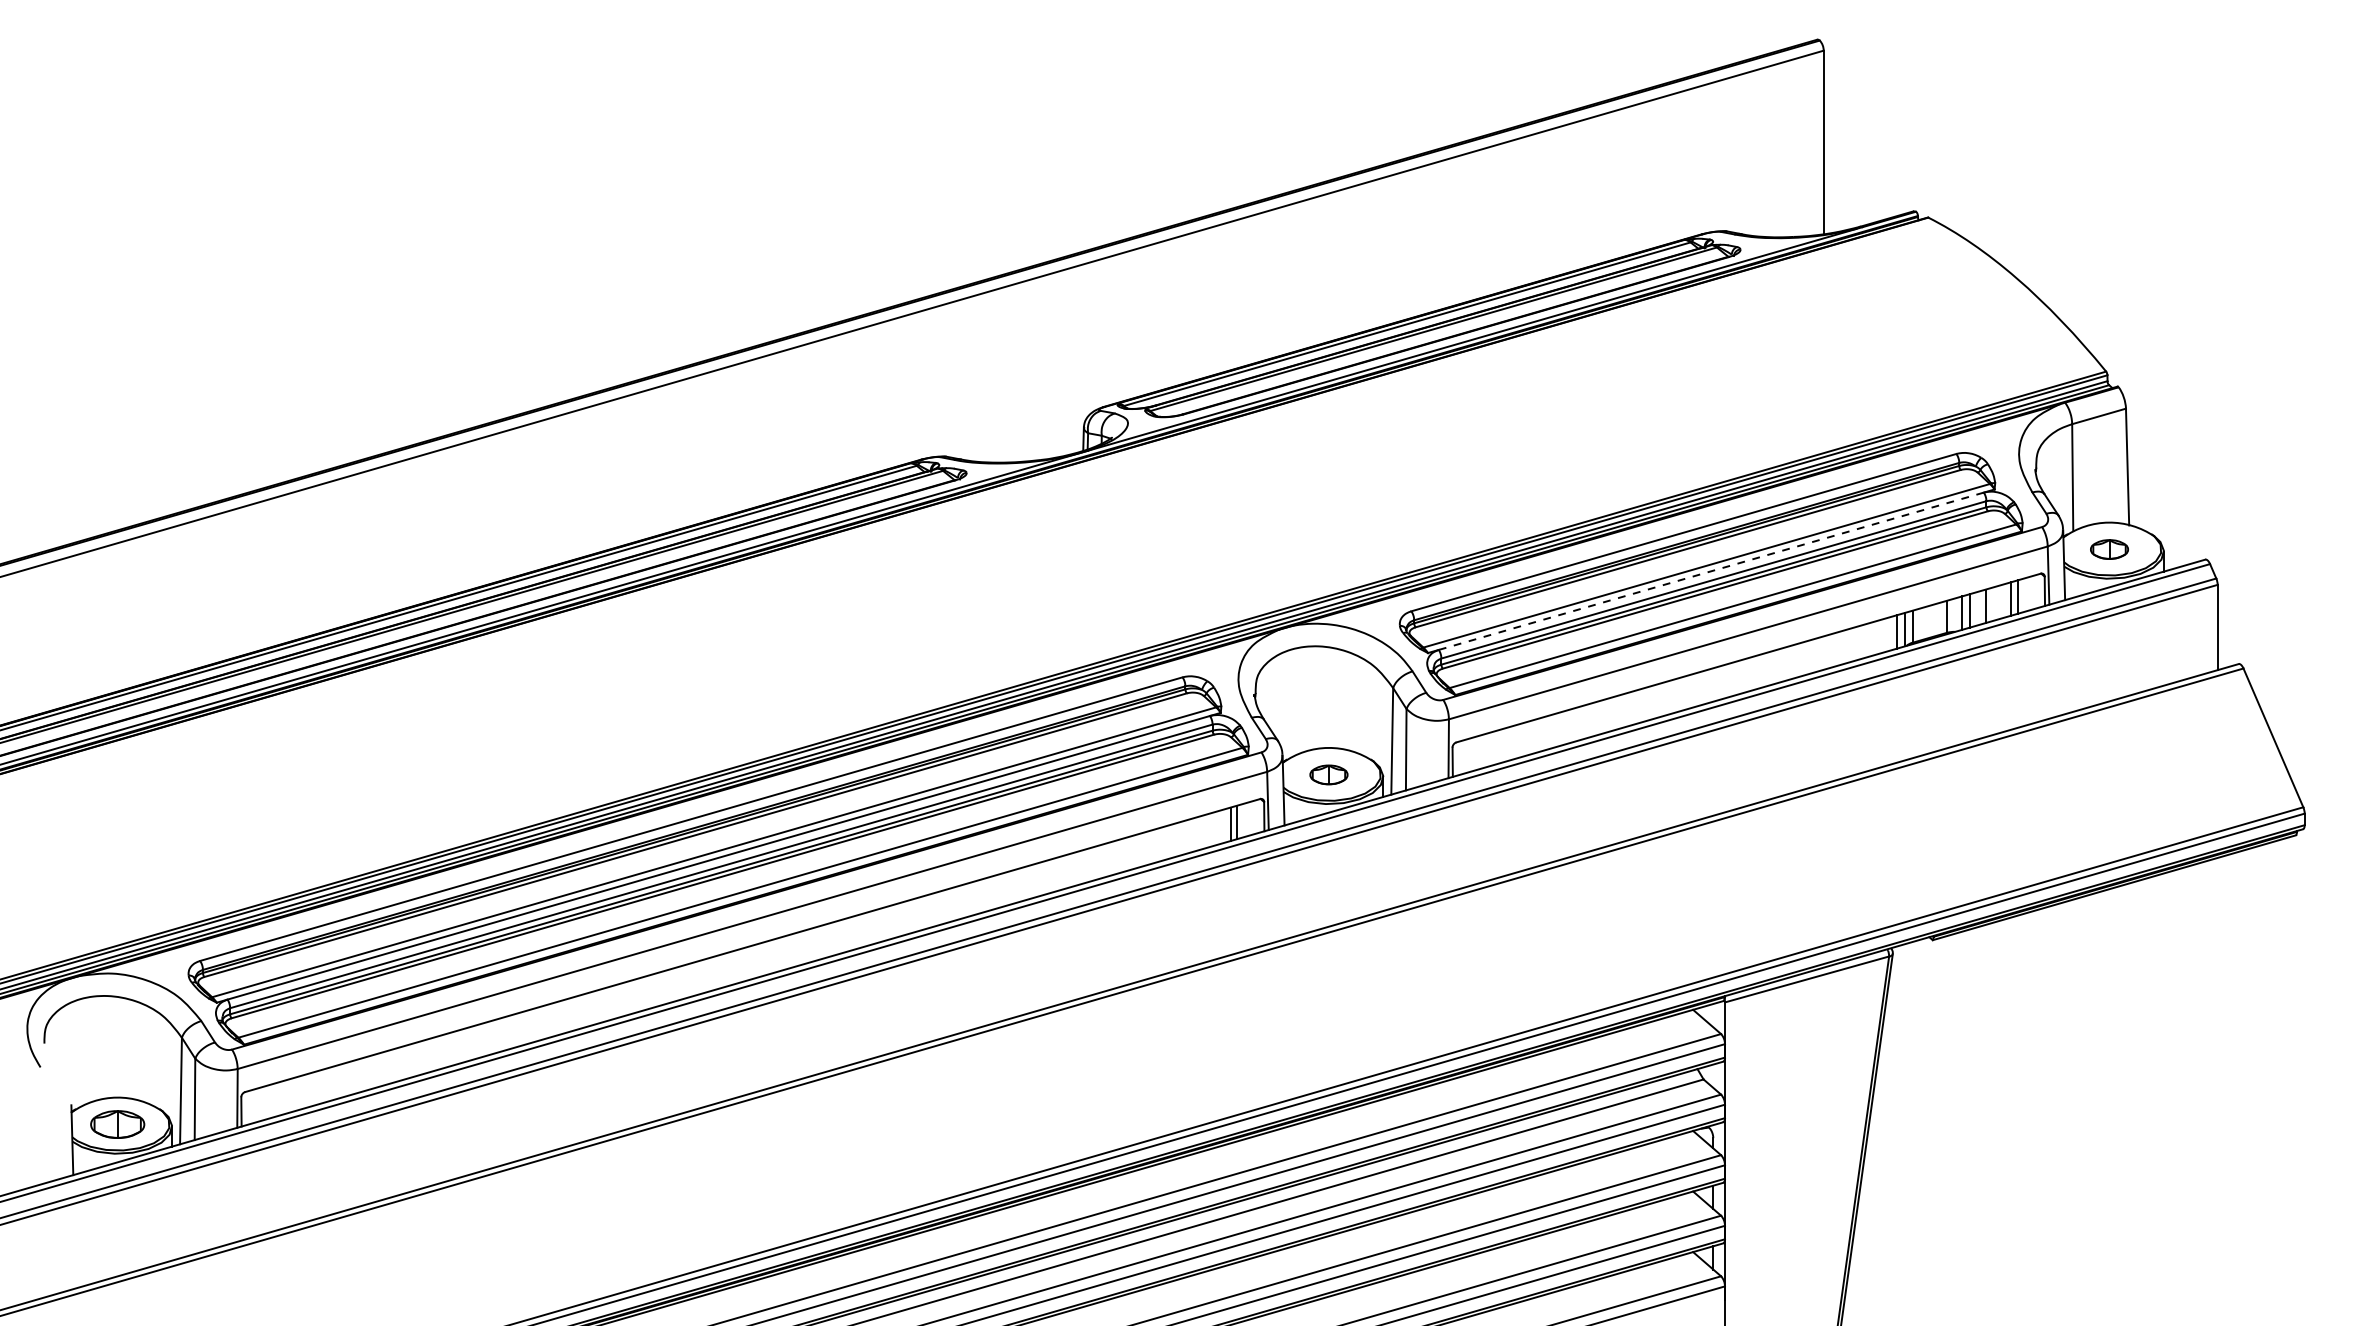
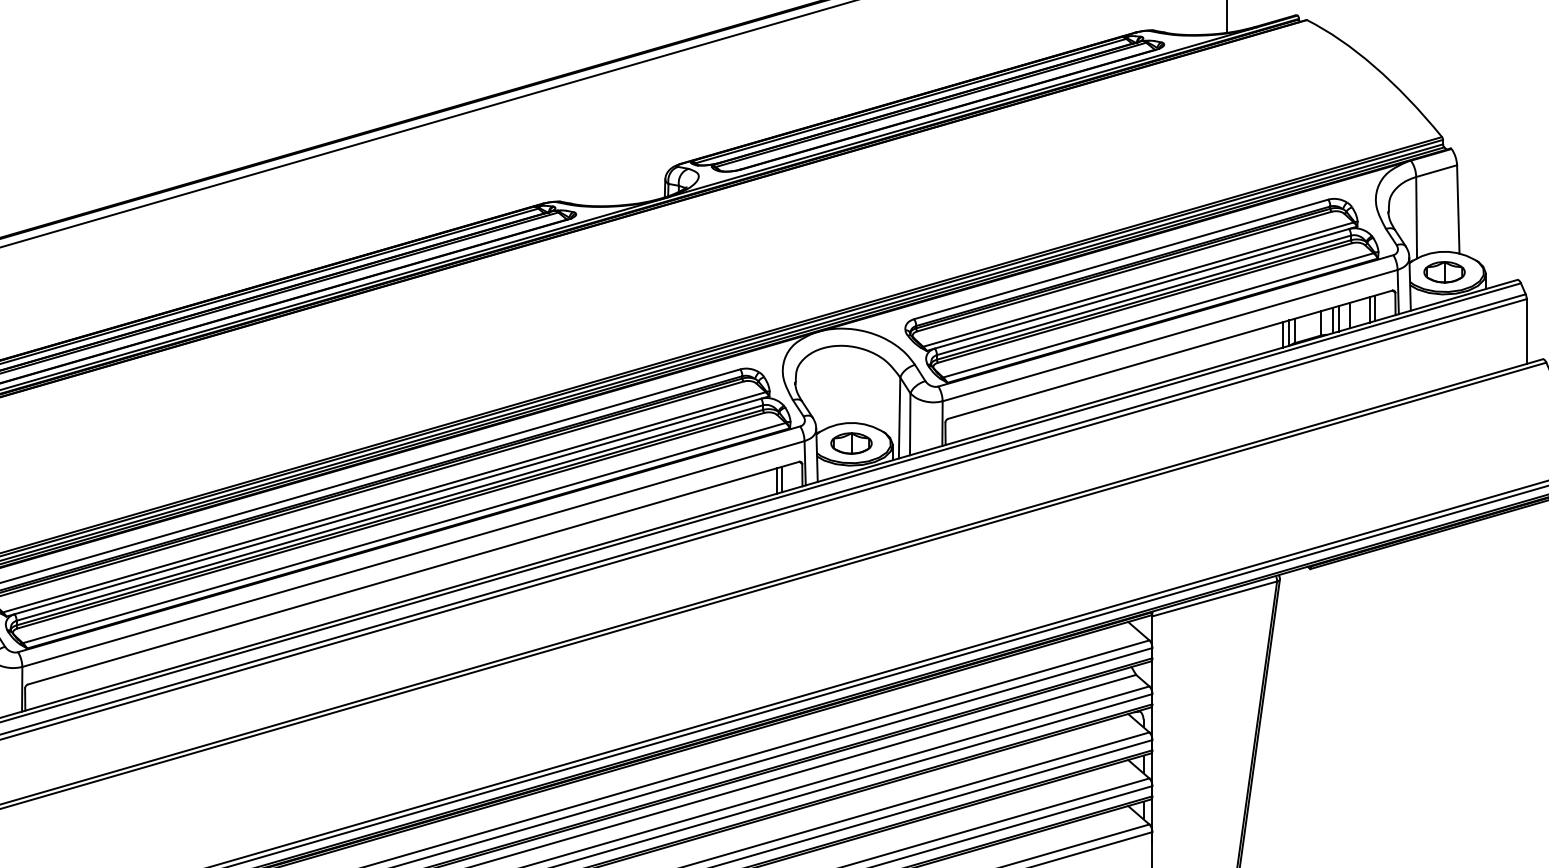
part: (2109, 549) -> (1444, 272), size x1.43
line: (1711, 571) -> (1142, 288), dashed -> solid
part: (1328, 774) -> (851, 443), size x1.43

